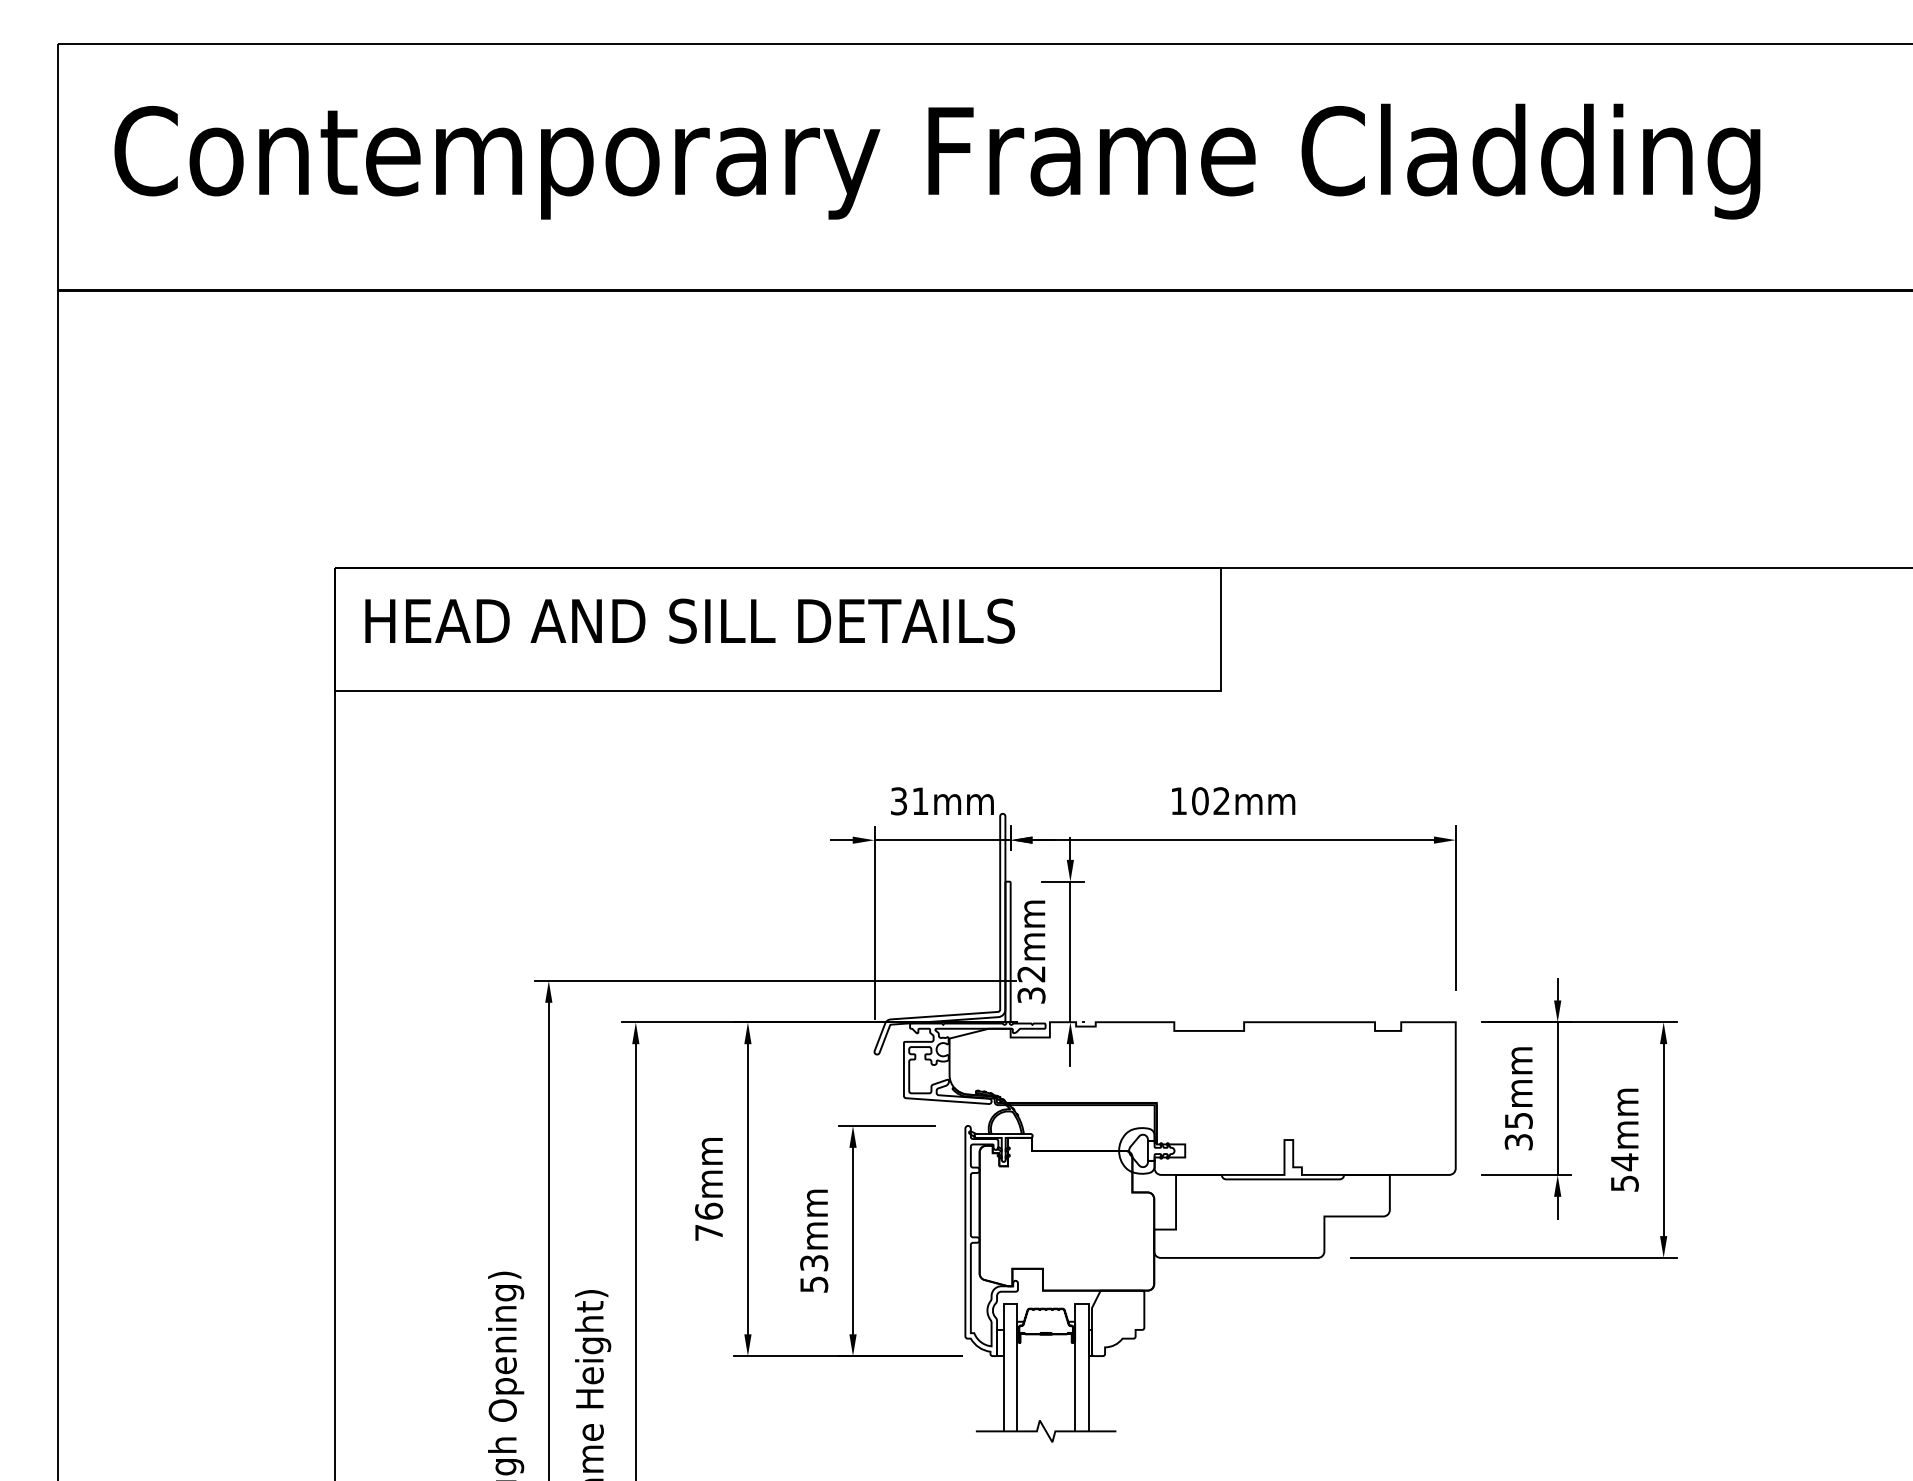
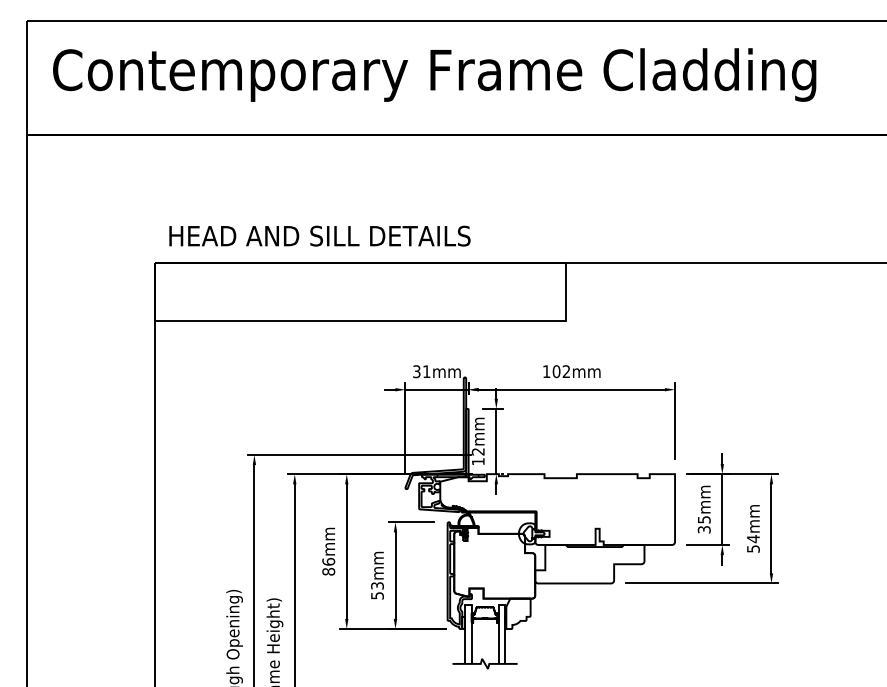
text: (689, 619) -> (319, 235), moved
text: (1029, 994) -> (477, 461), 32mm -> 12mm
text: (708, 1232) -> (328, 571), 76mm -> 86mm

